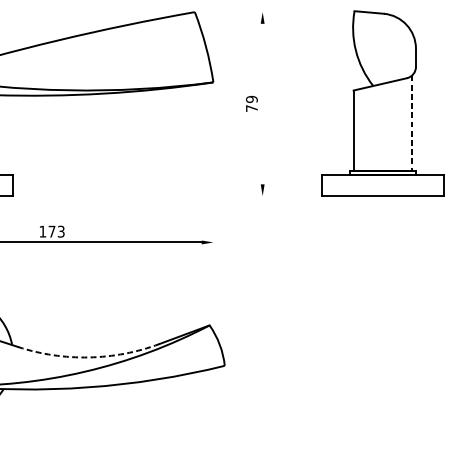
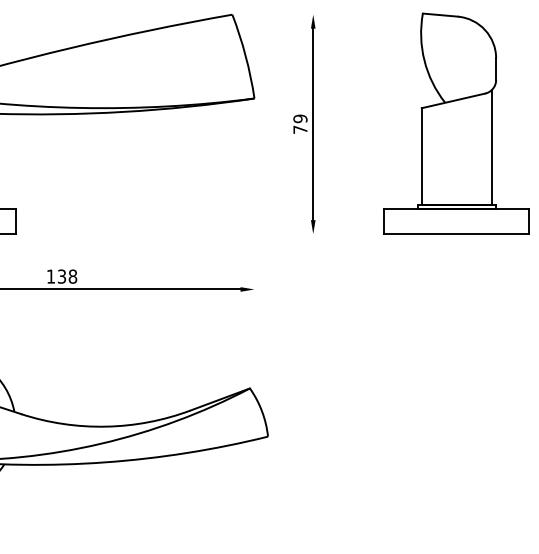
line: (262, 104) -> (313, 124), added
line: (412, 124) -> (491, 148), dashed -> solid
text: (56, 231) -> (67, 276), 173 -> 138
arc: (89, 357) -> (106, 426), dashed -> solid

